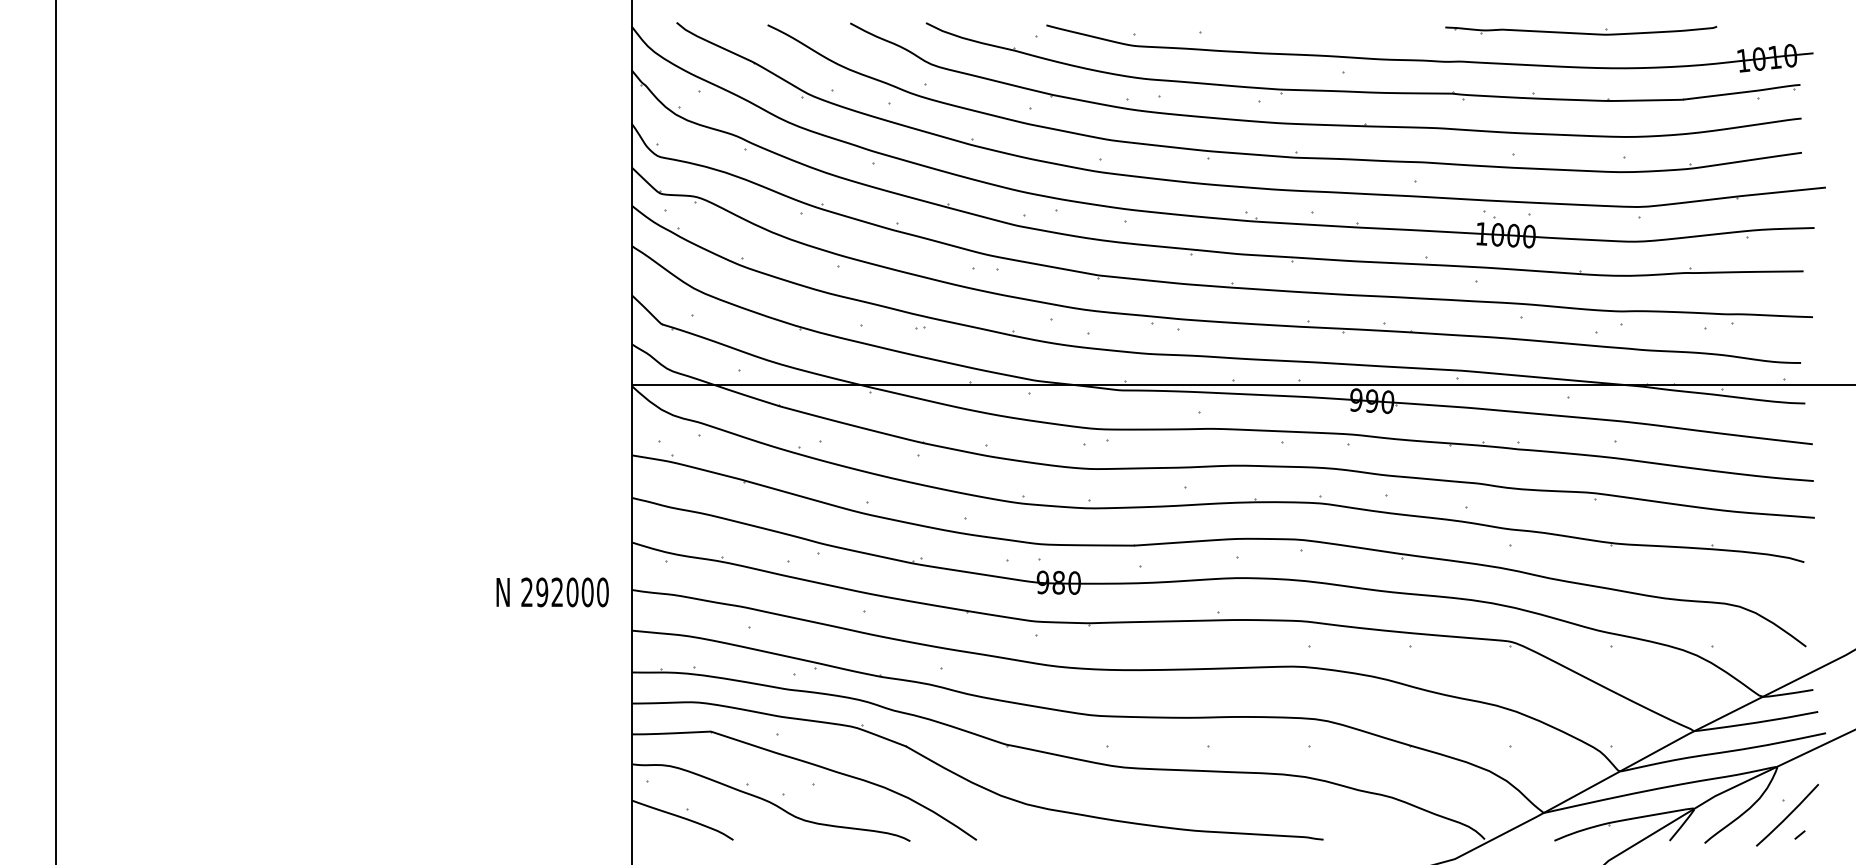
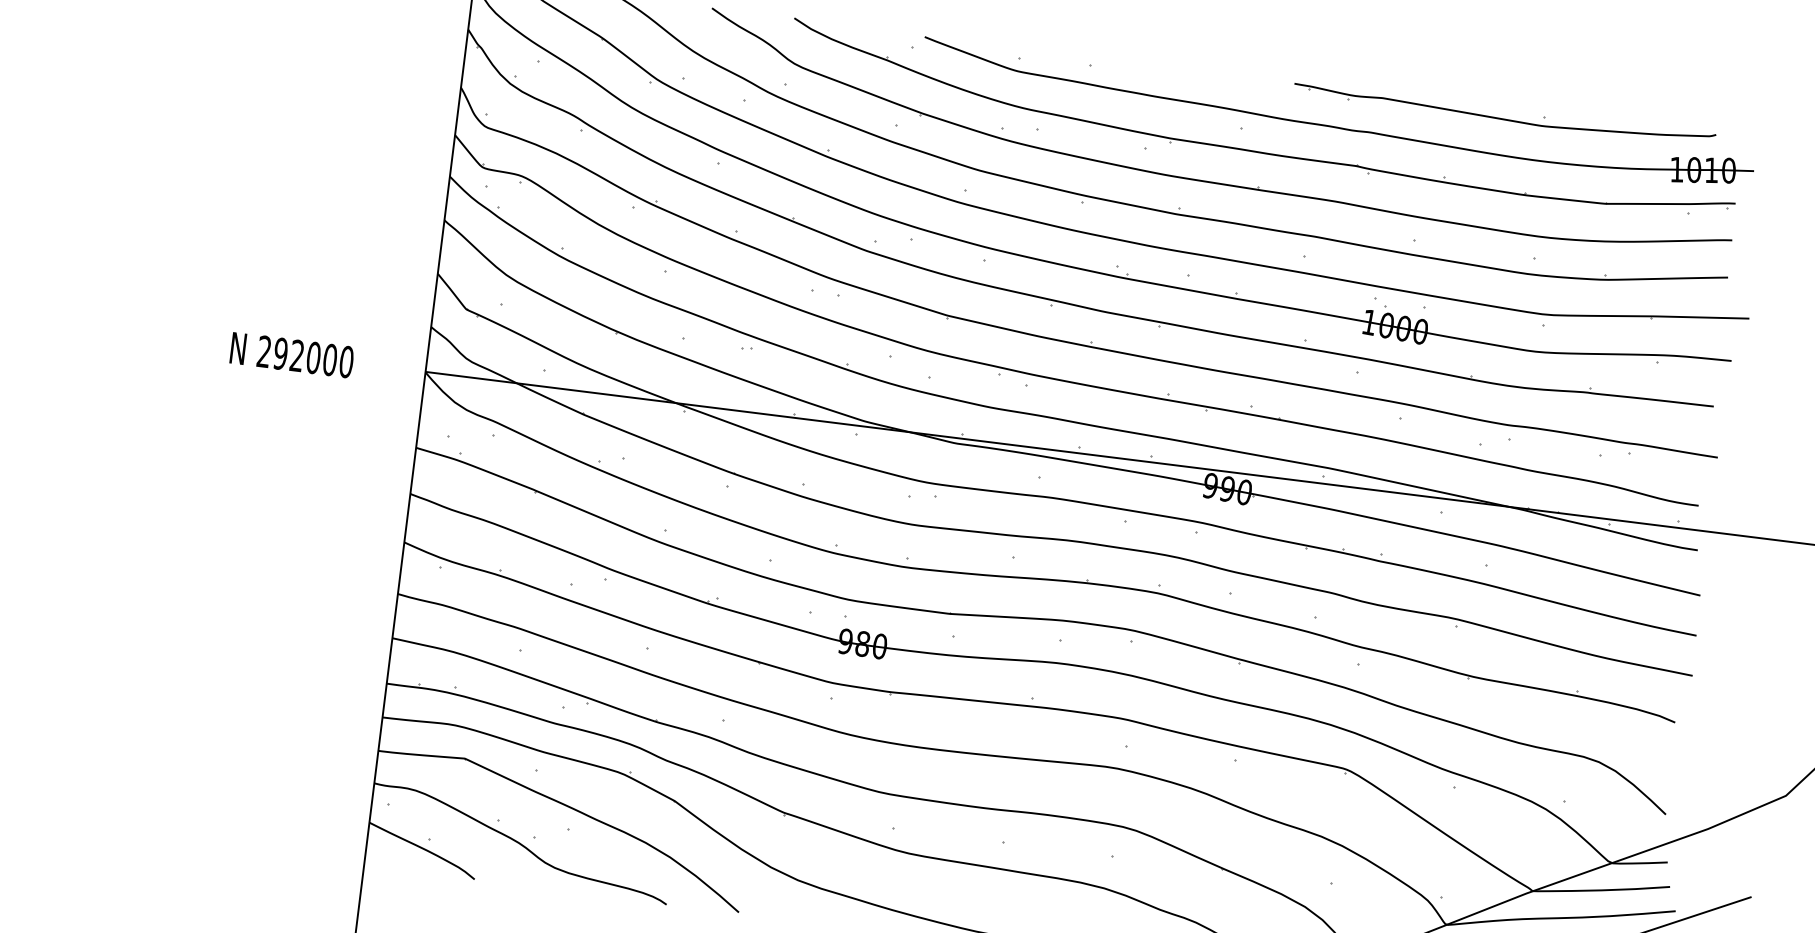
part: (1581, 30) -> (1505, 114), size x1.43
text: (552, 592) -> (291, 355), moved

